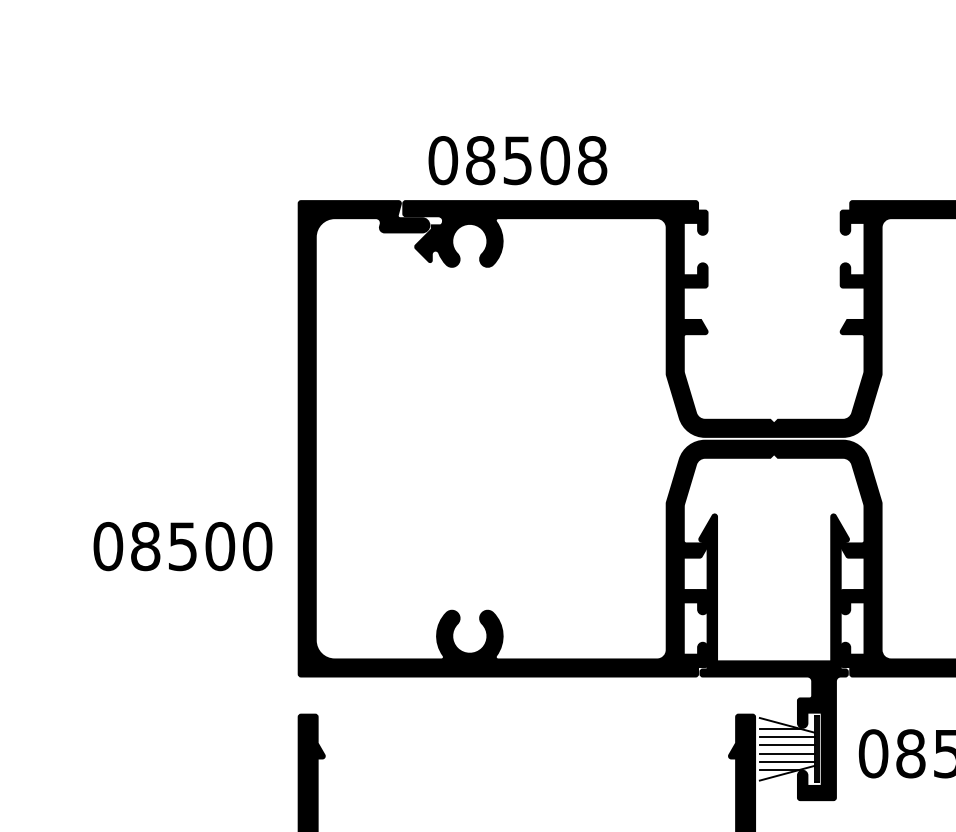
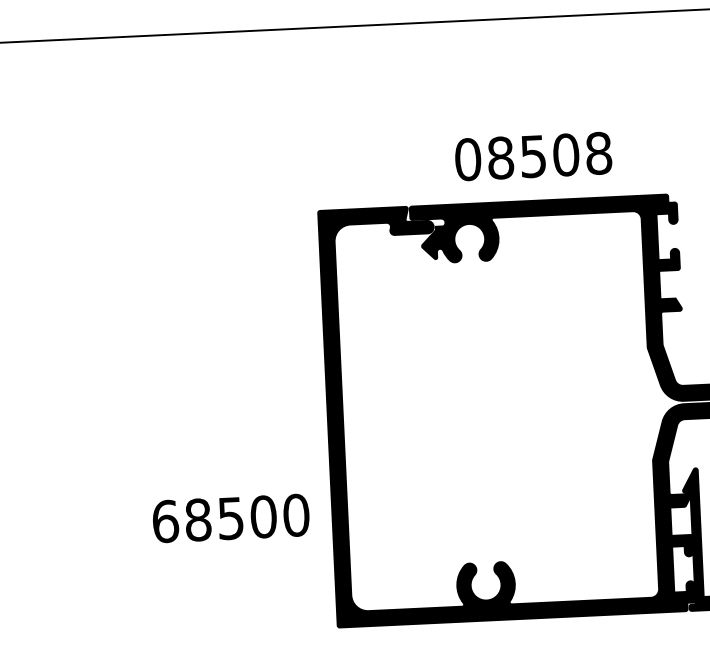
text: (517, 160) -> (533, 156), moved
text: (108, 546) -> (165, 521), 08500 -> 68500

